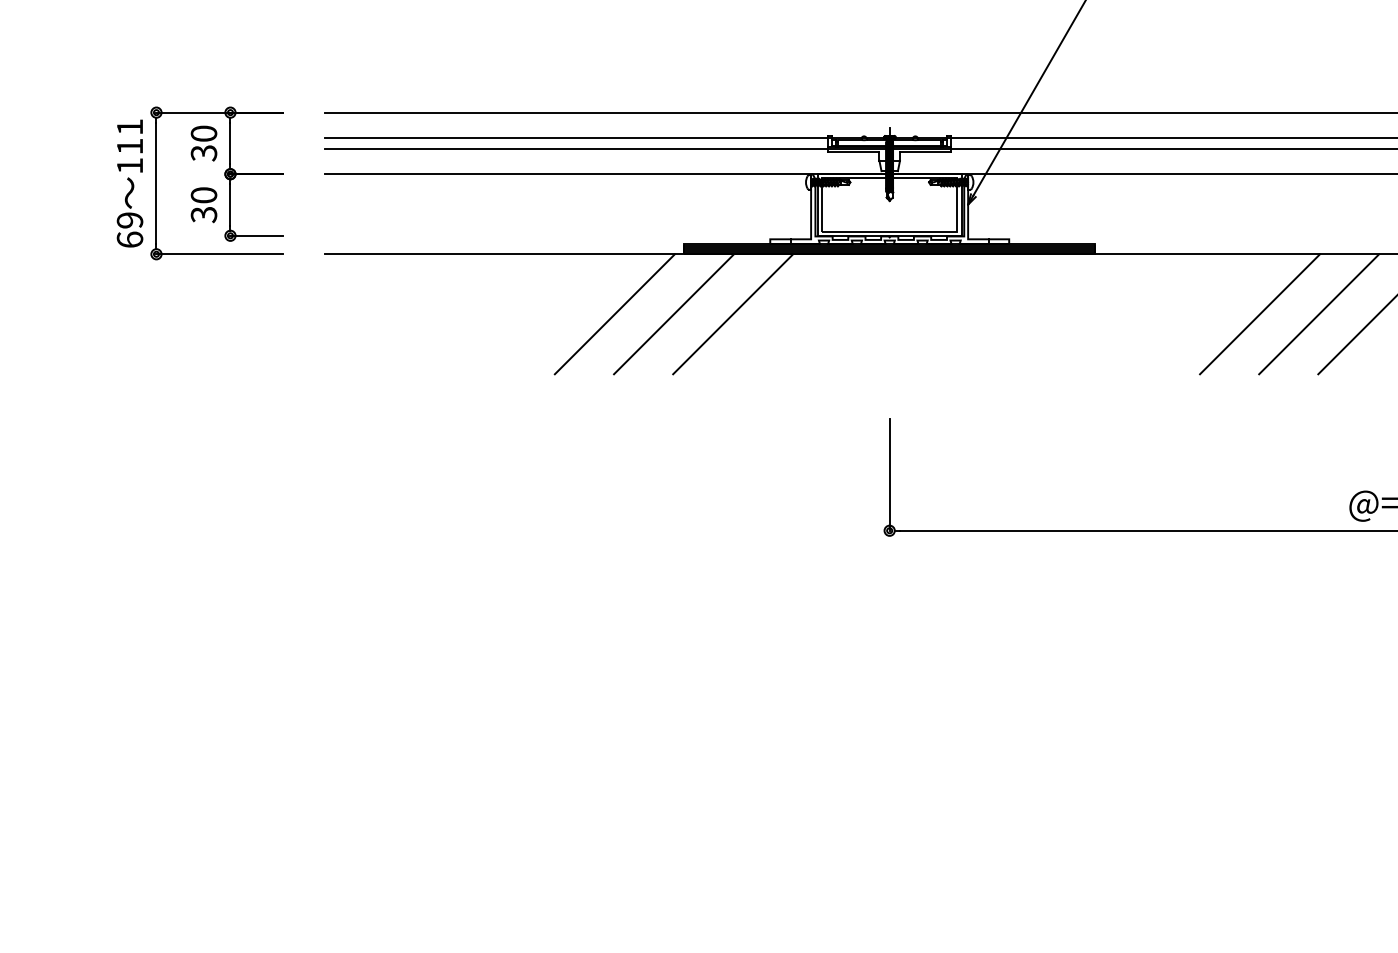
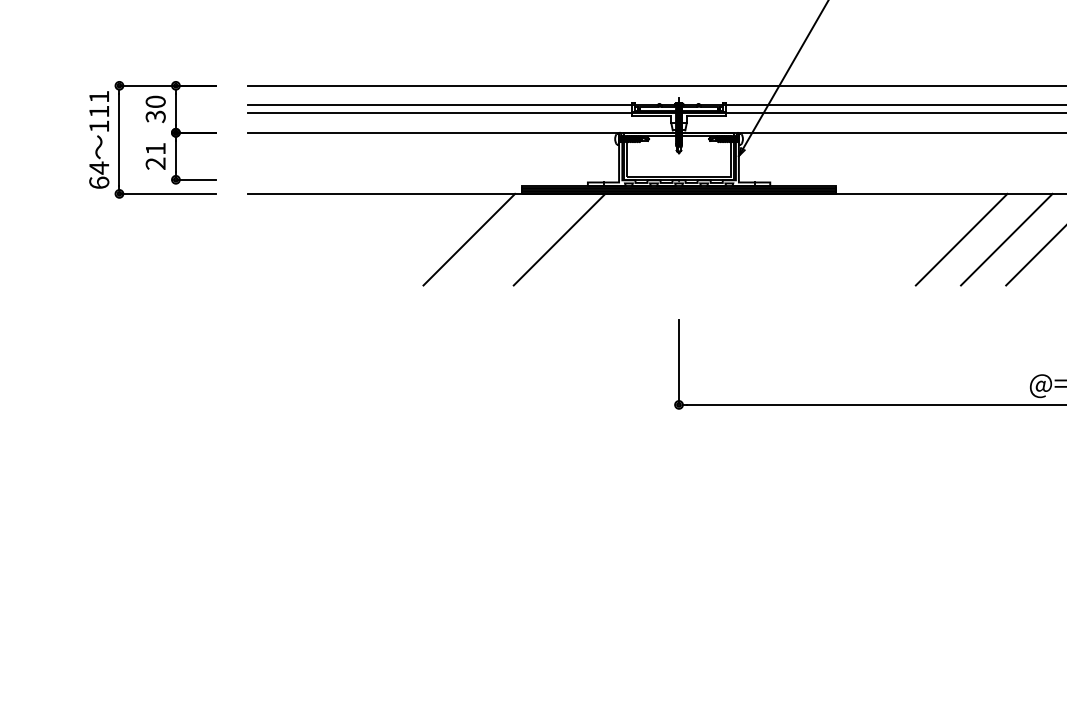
text: (203, 205) -> (155, 156), 30 -> 21
text: (129, 220) -> (98, 168), 69 -> 64
line: (674, 314) -> (514, 239), removed

